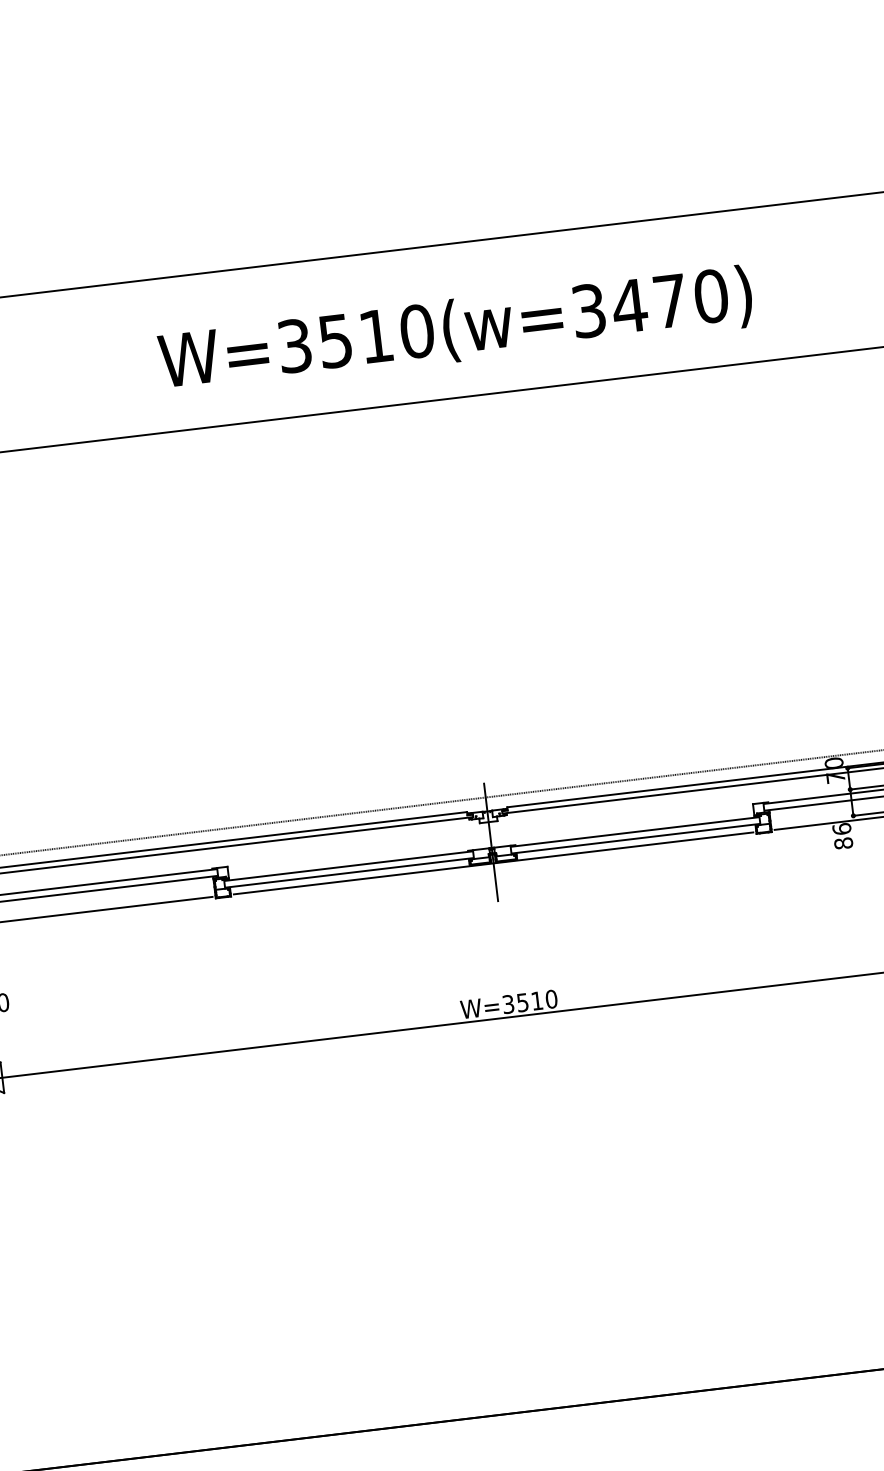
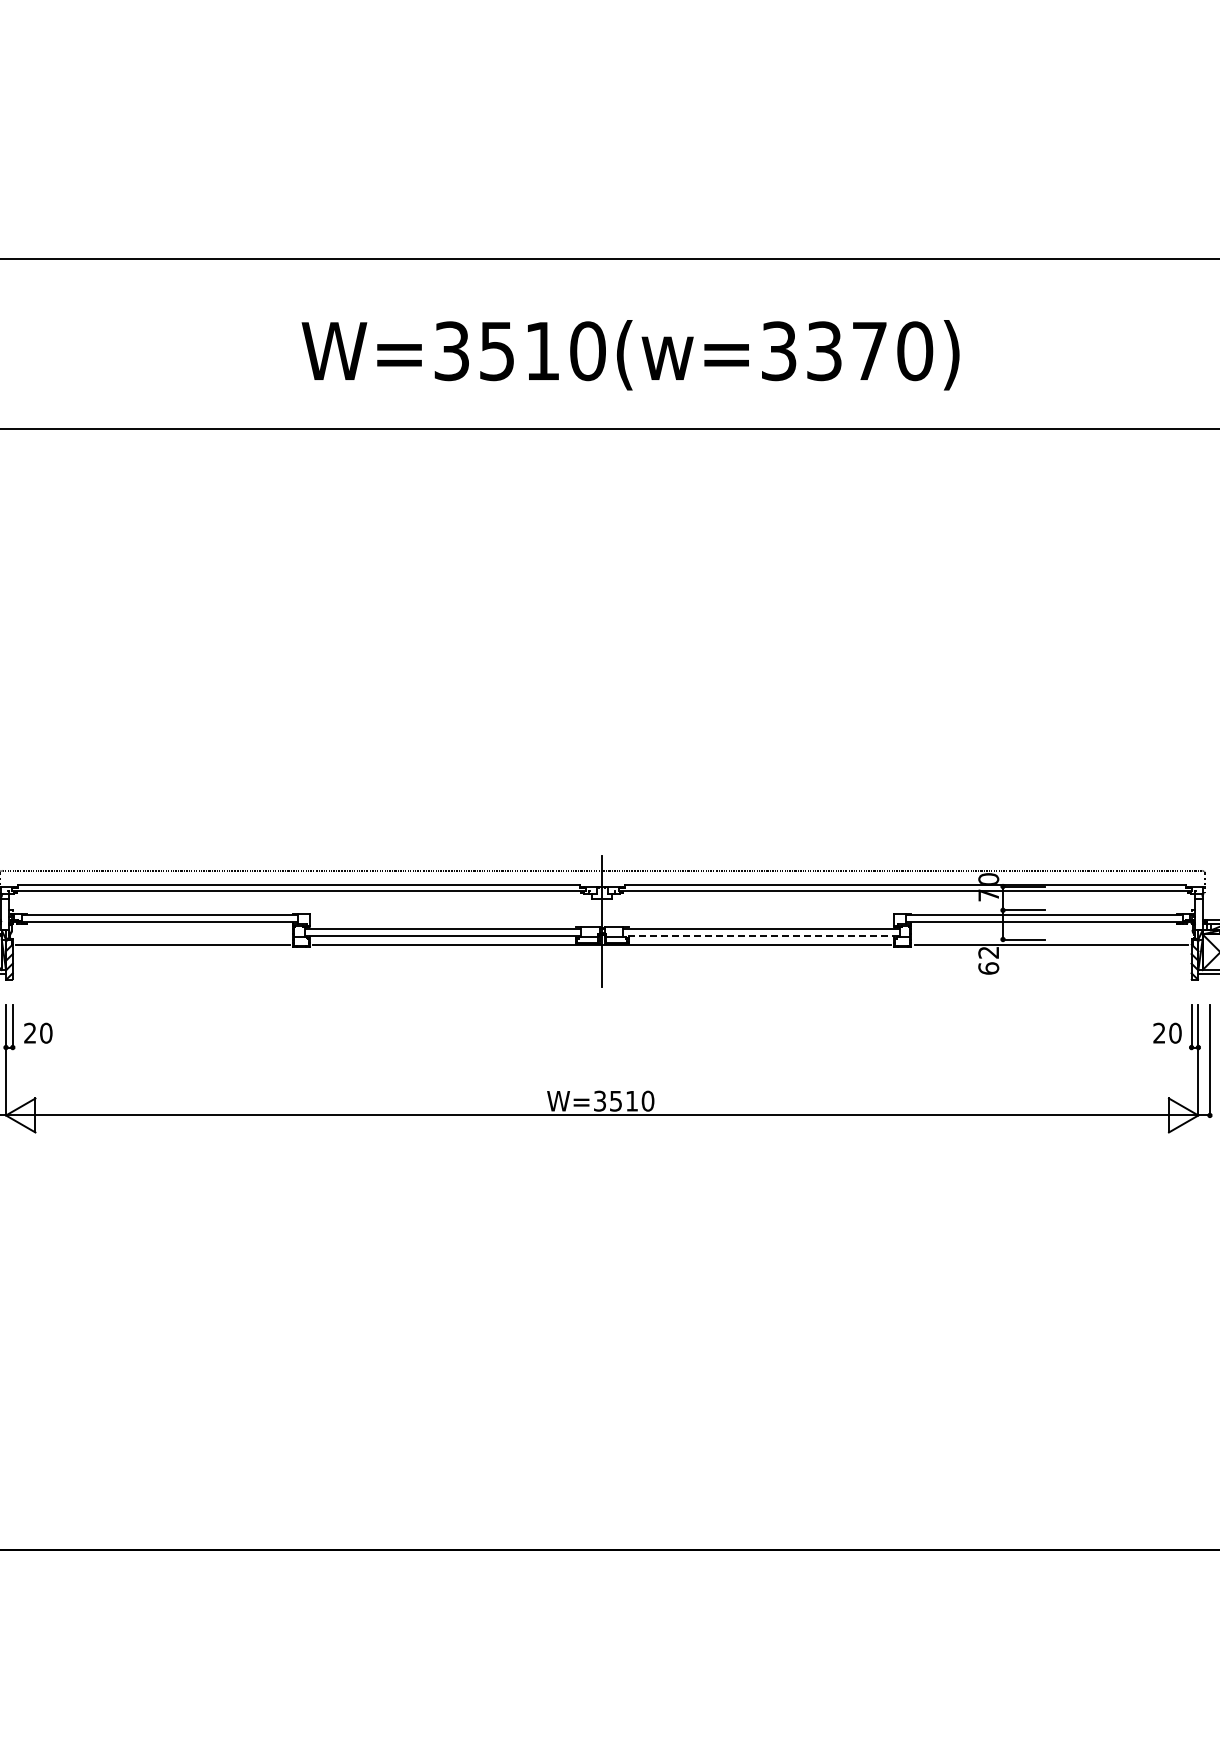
text: (629, 306) -> (824, 351), W=3510(w=3470) -> W=3510(w=3370)
text: (842, 836) -> (988, 960), 86 -> 62
line: (635, 839) -> (760, 936), solid -> dashed

